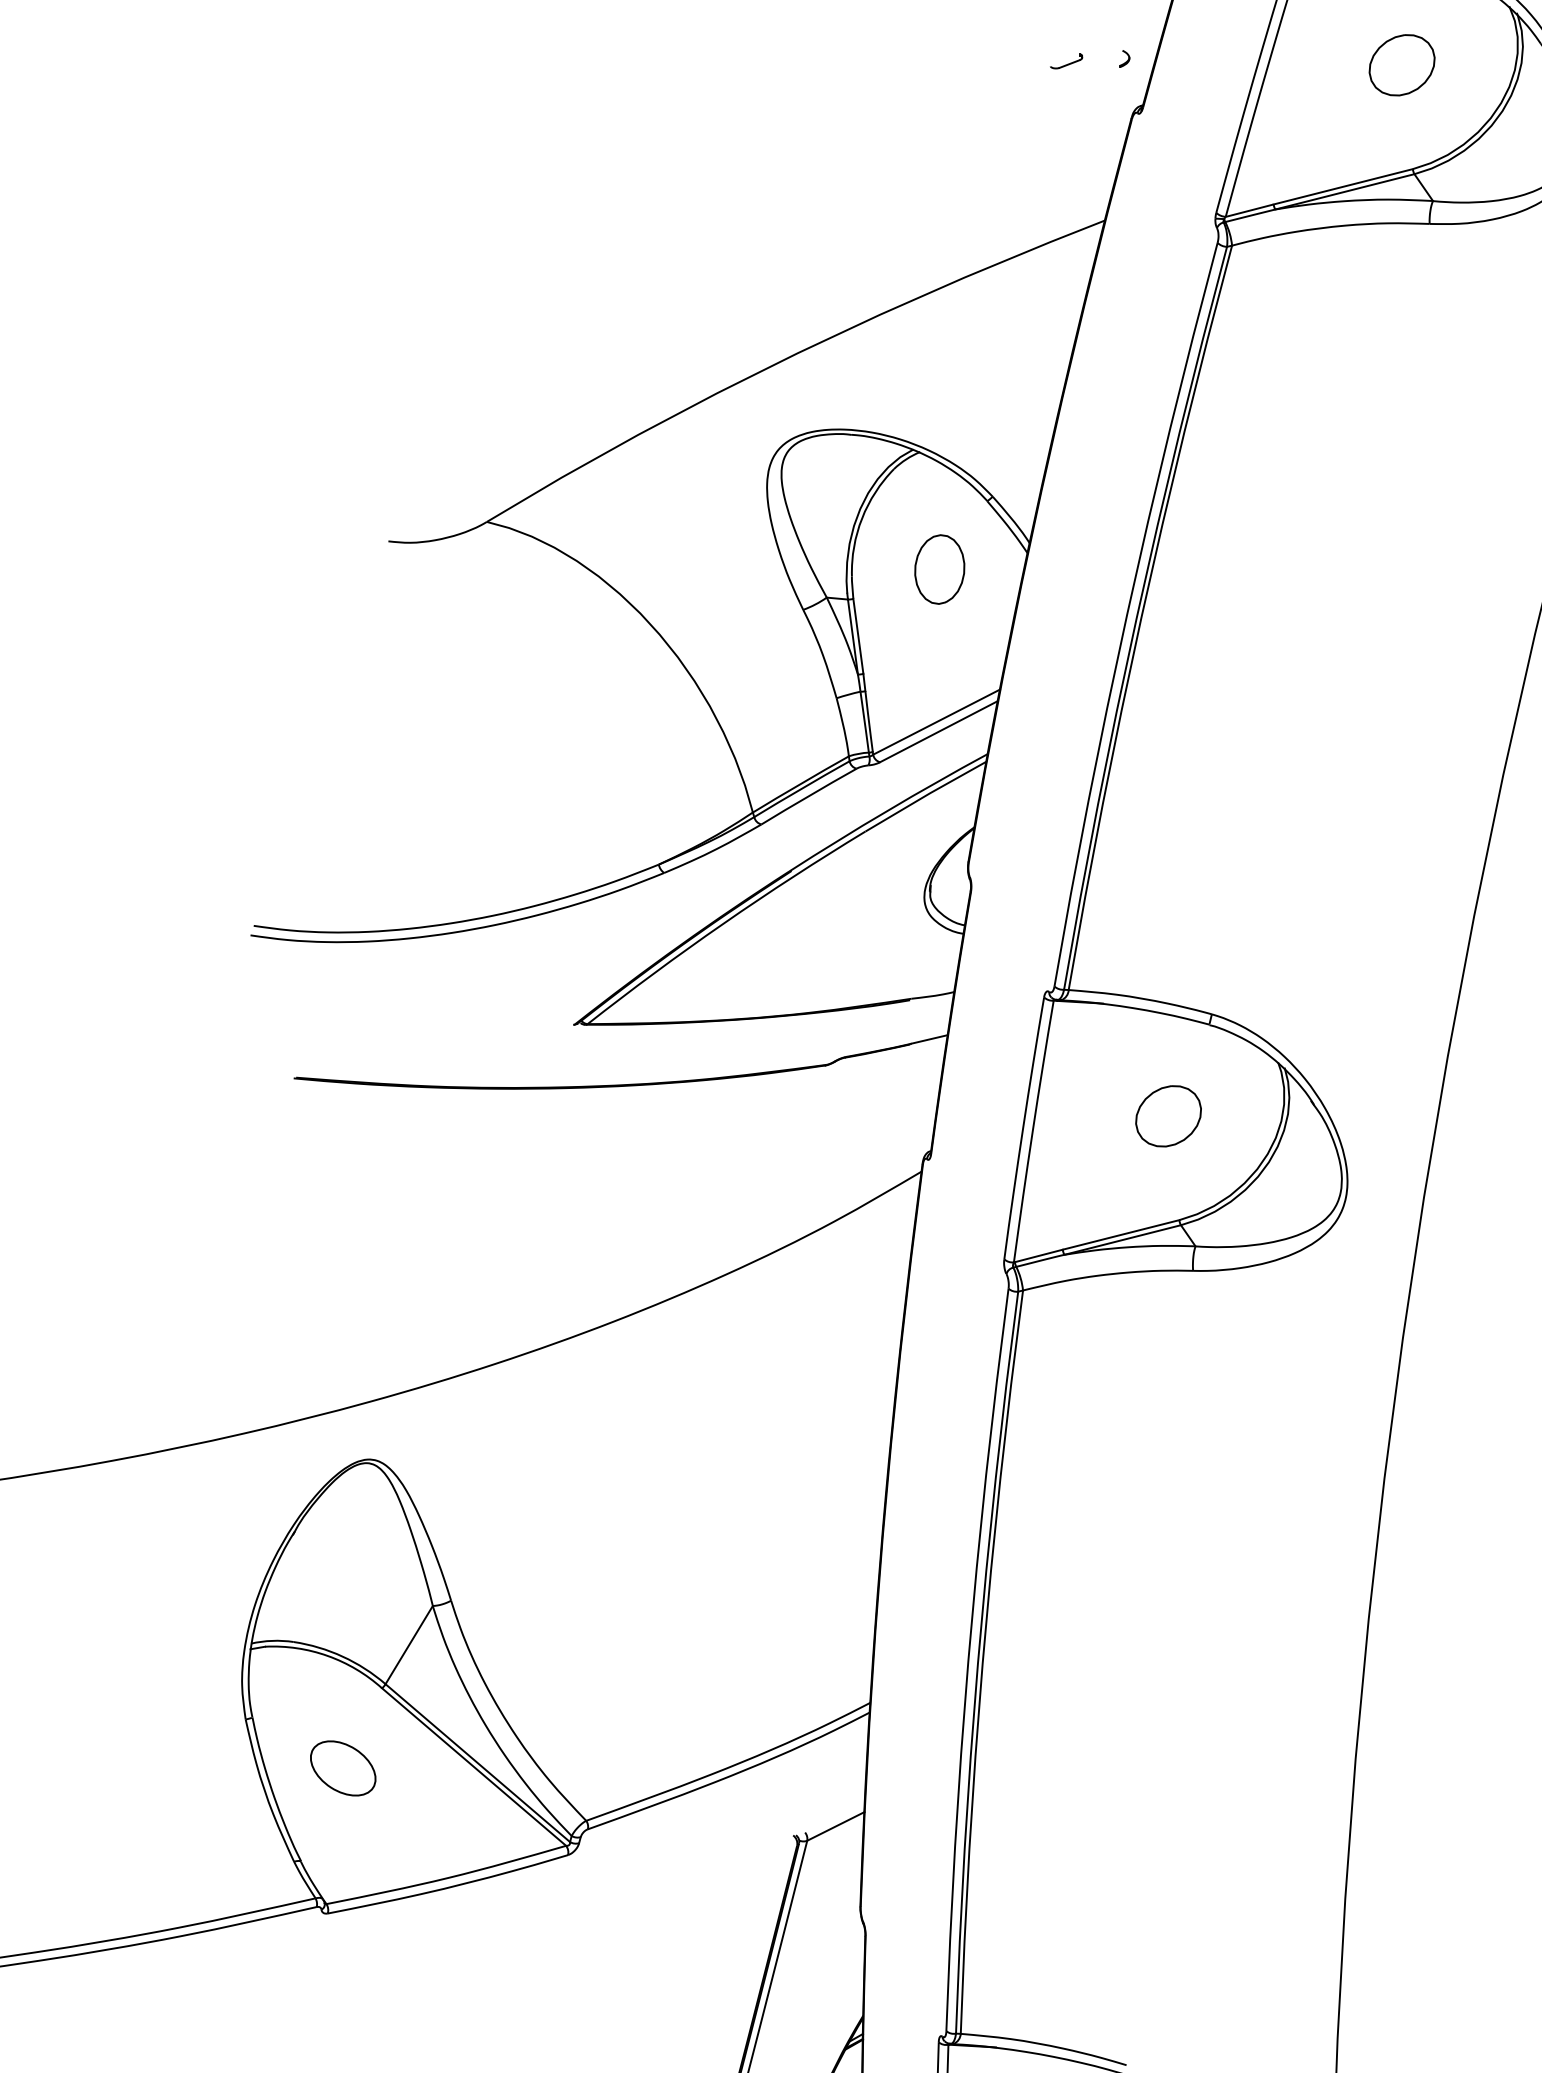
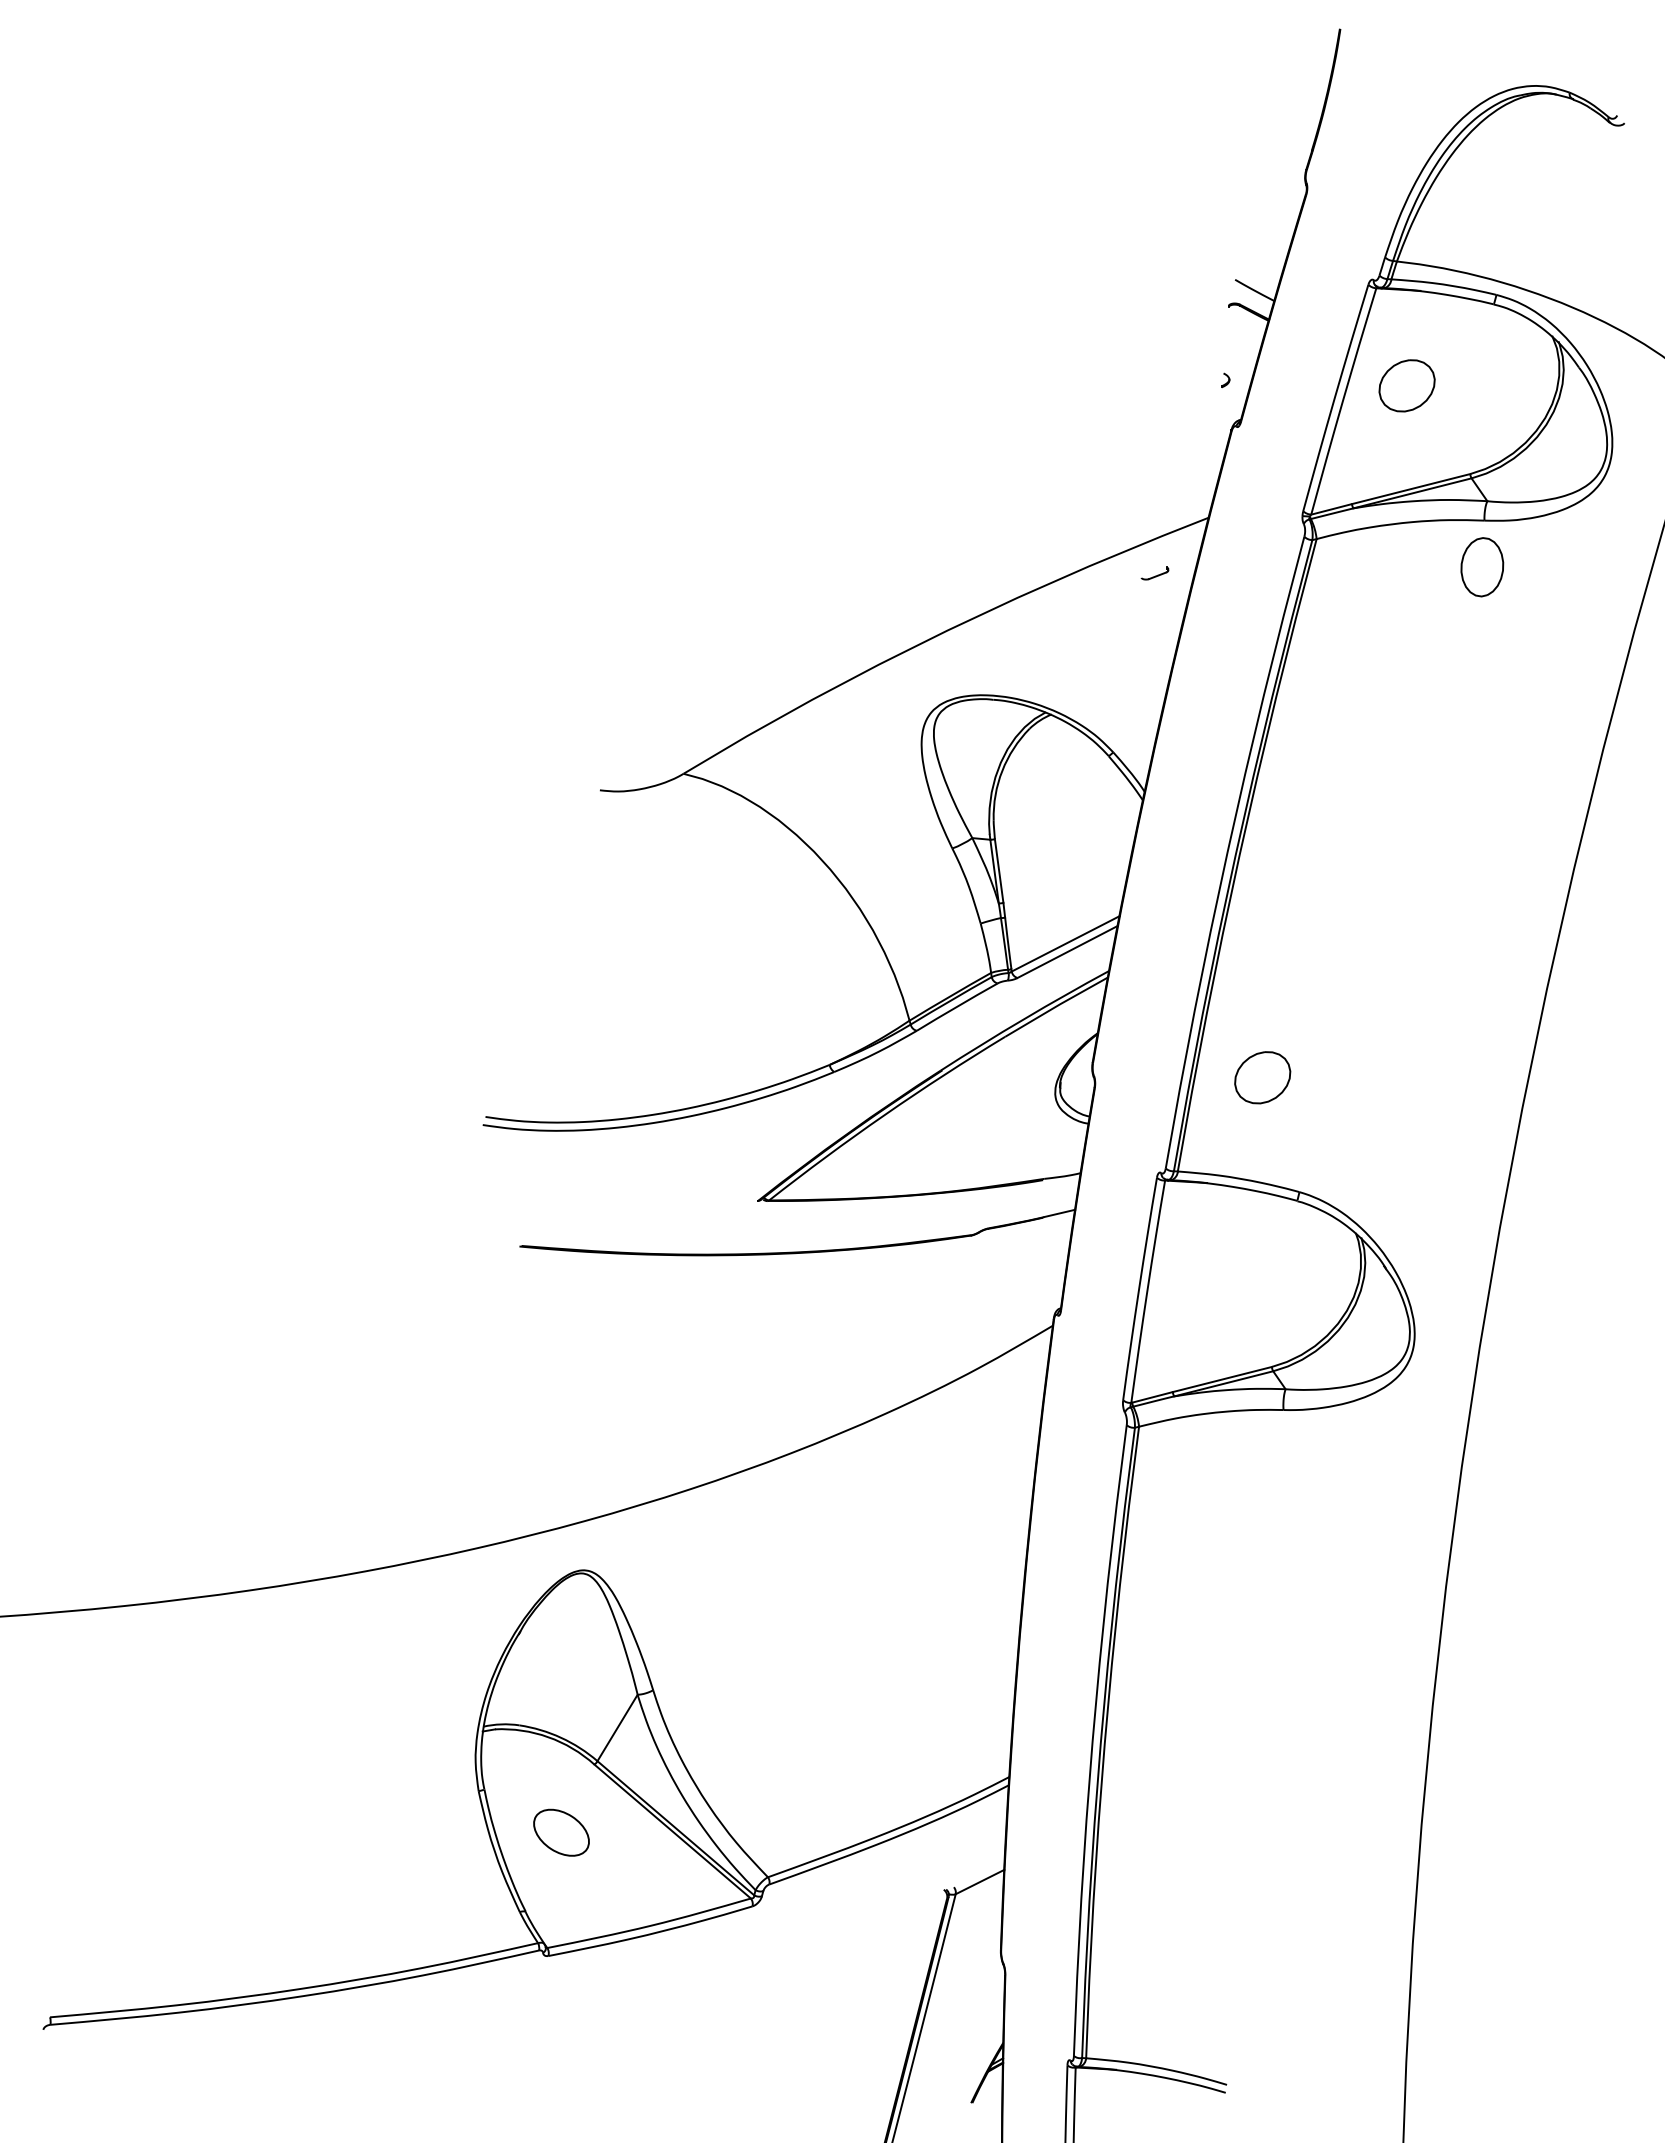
part: (1065, 61) -> (1154, 573), moved
part: (1401, 64) -> (1406, 385), moved
part: (939, 569) -> (1482, 567), moved
part: (1168, 1116) -> (1262, 1077), moved

